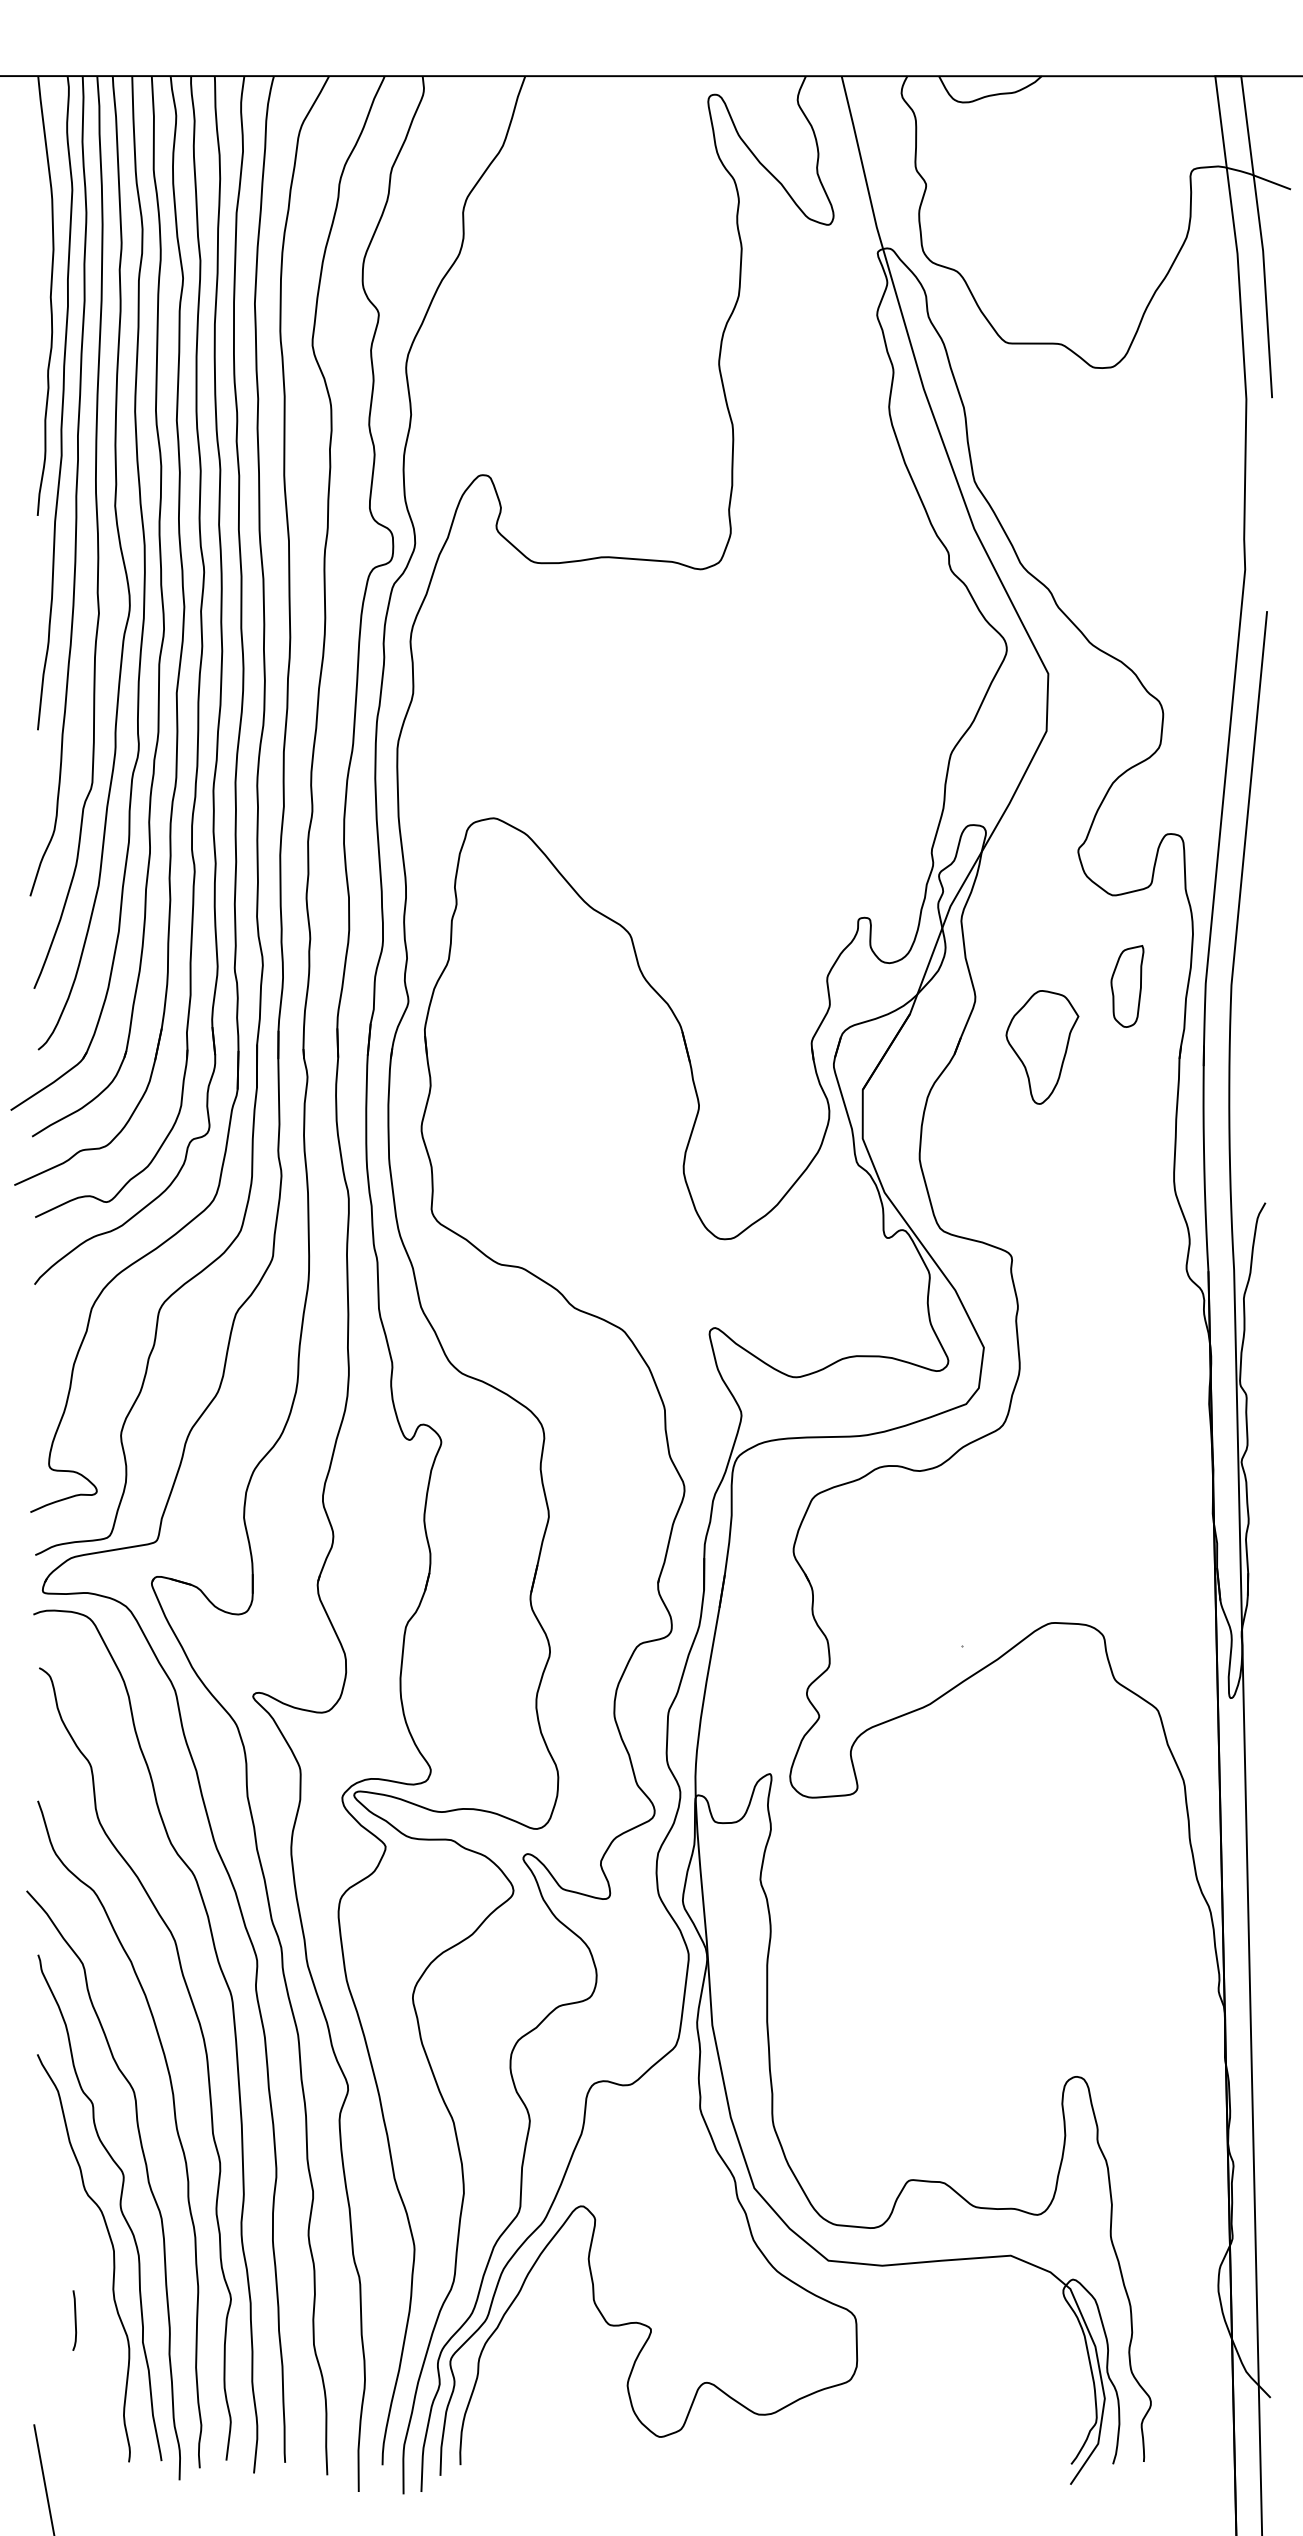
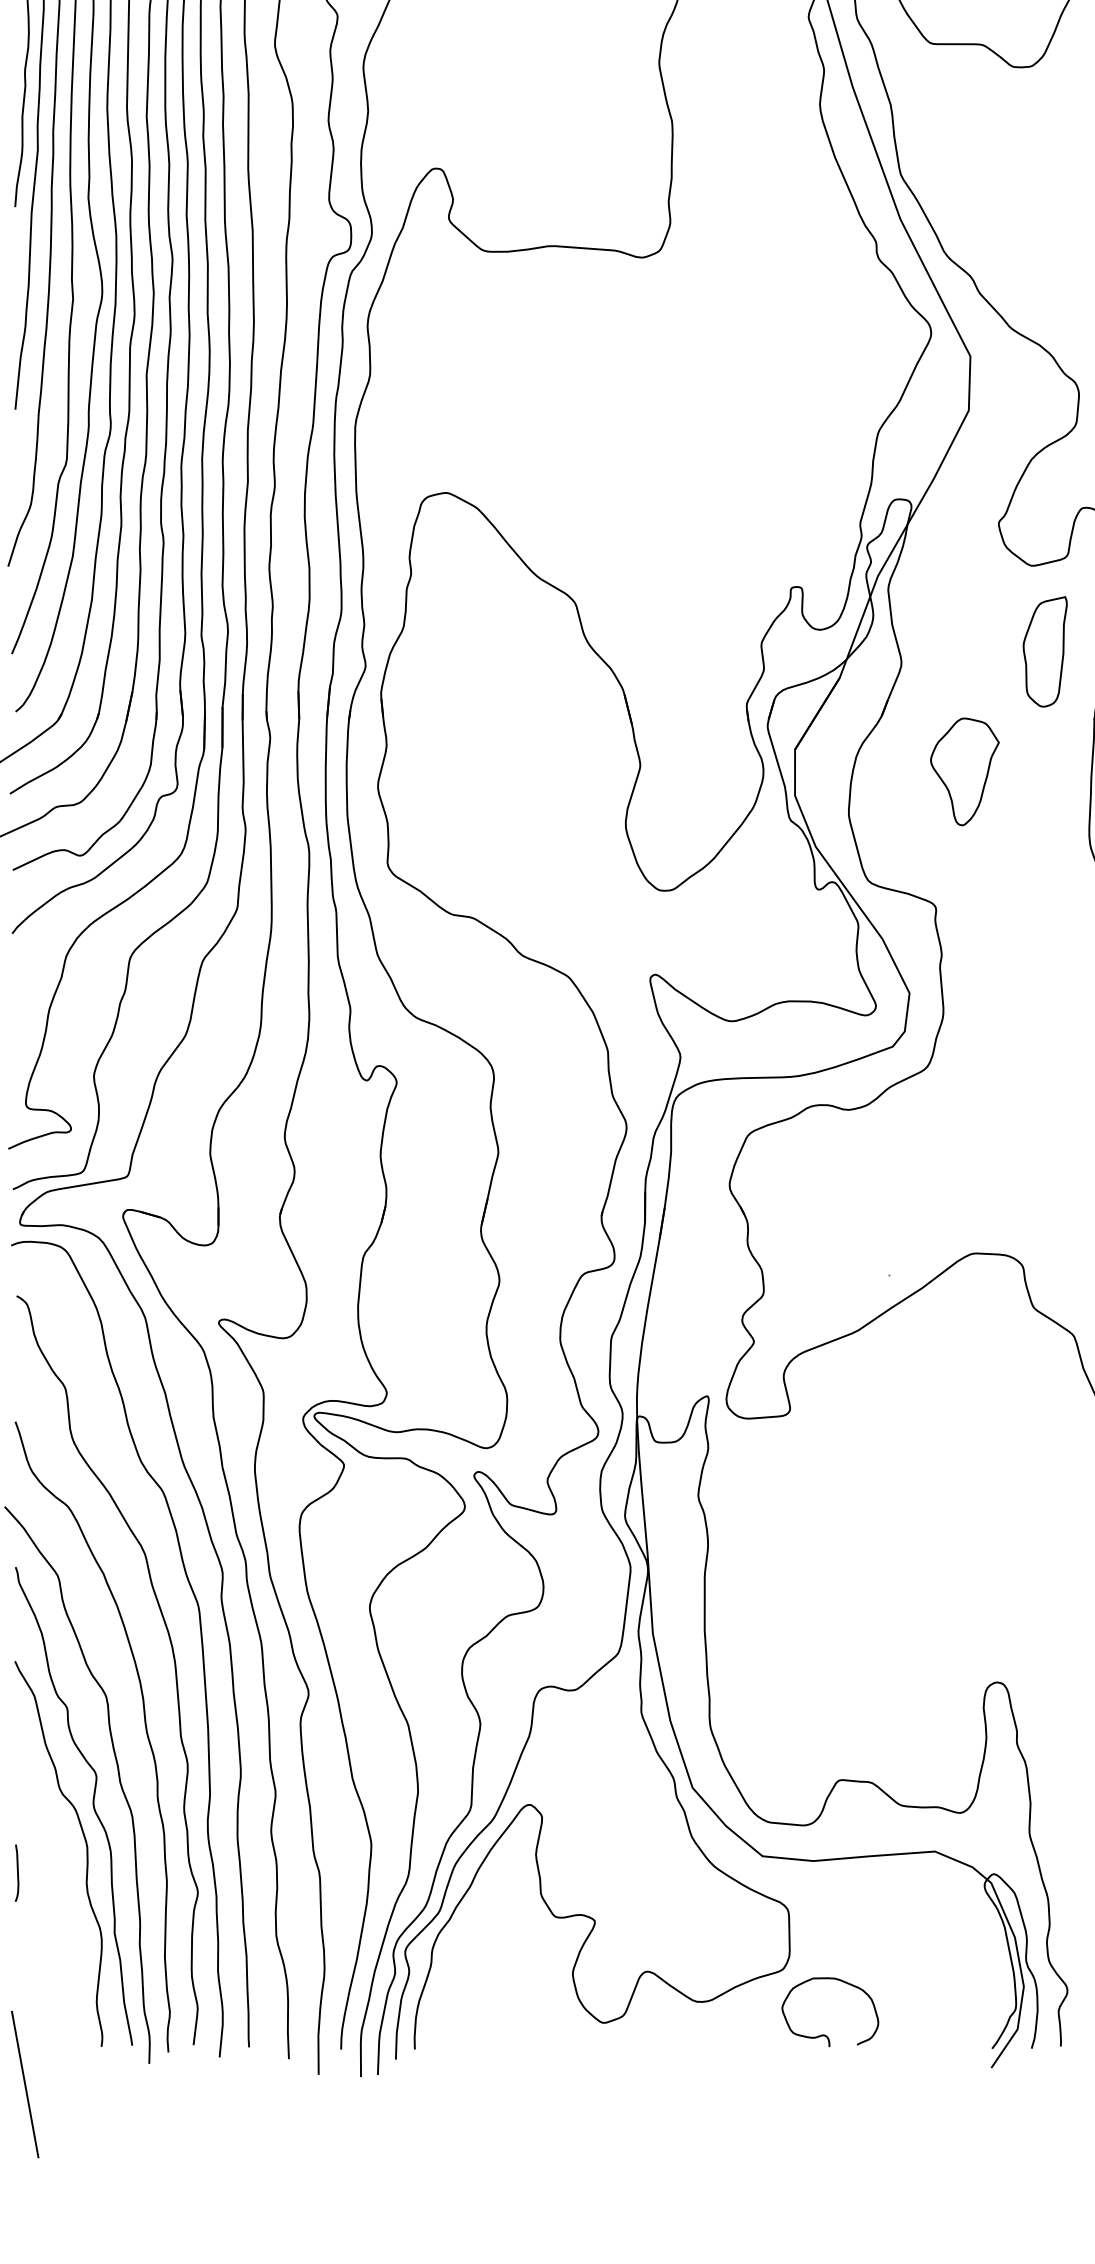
part: (1127, 986) -> (1045, 651), size x1.43
part: (1042, 1047) -> (964, 771), moved
curve: (74, 2320) -> (16, 1873), moved
curve: (894, 2449) -> (825, 2034), added

